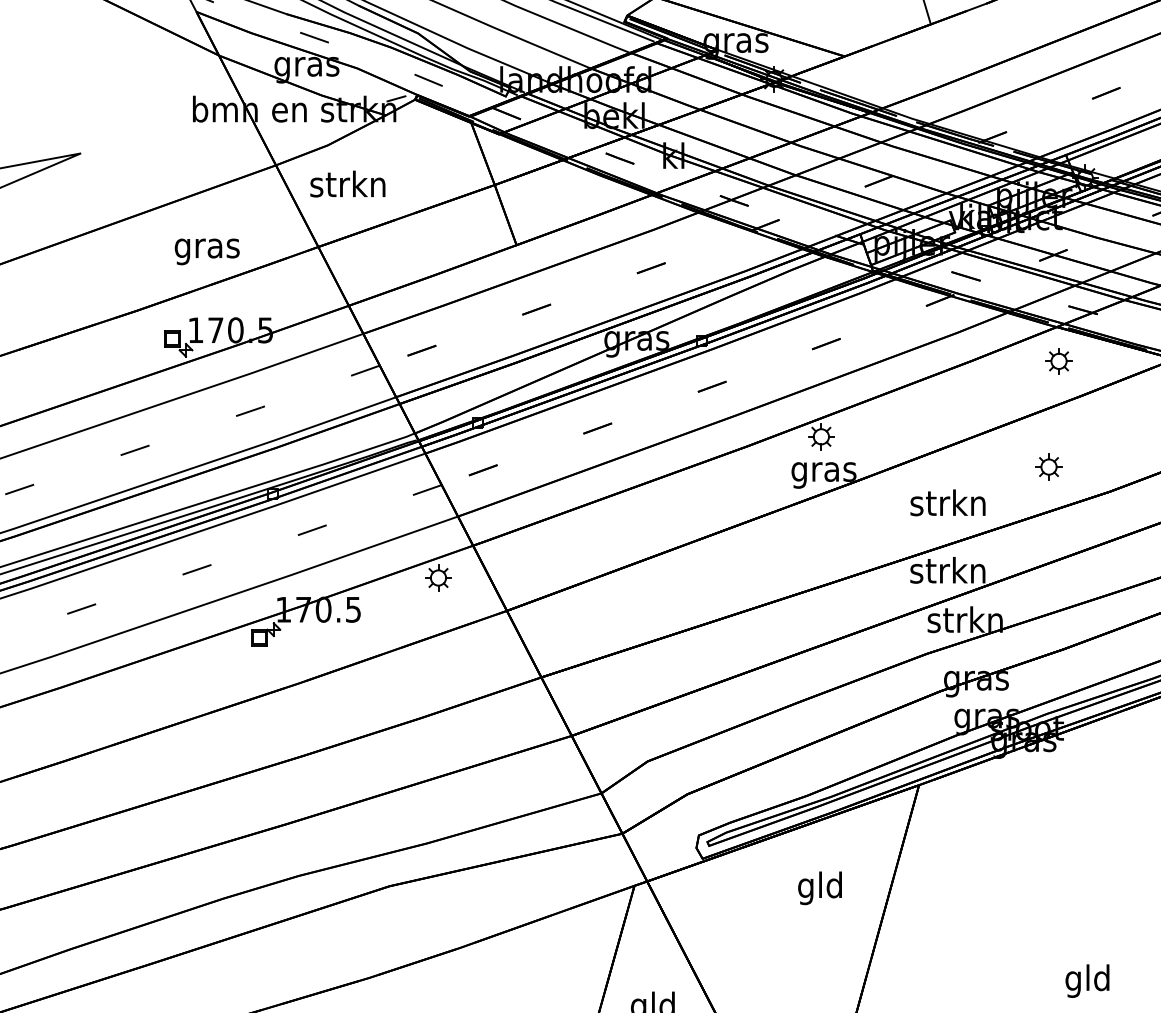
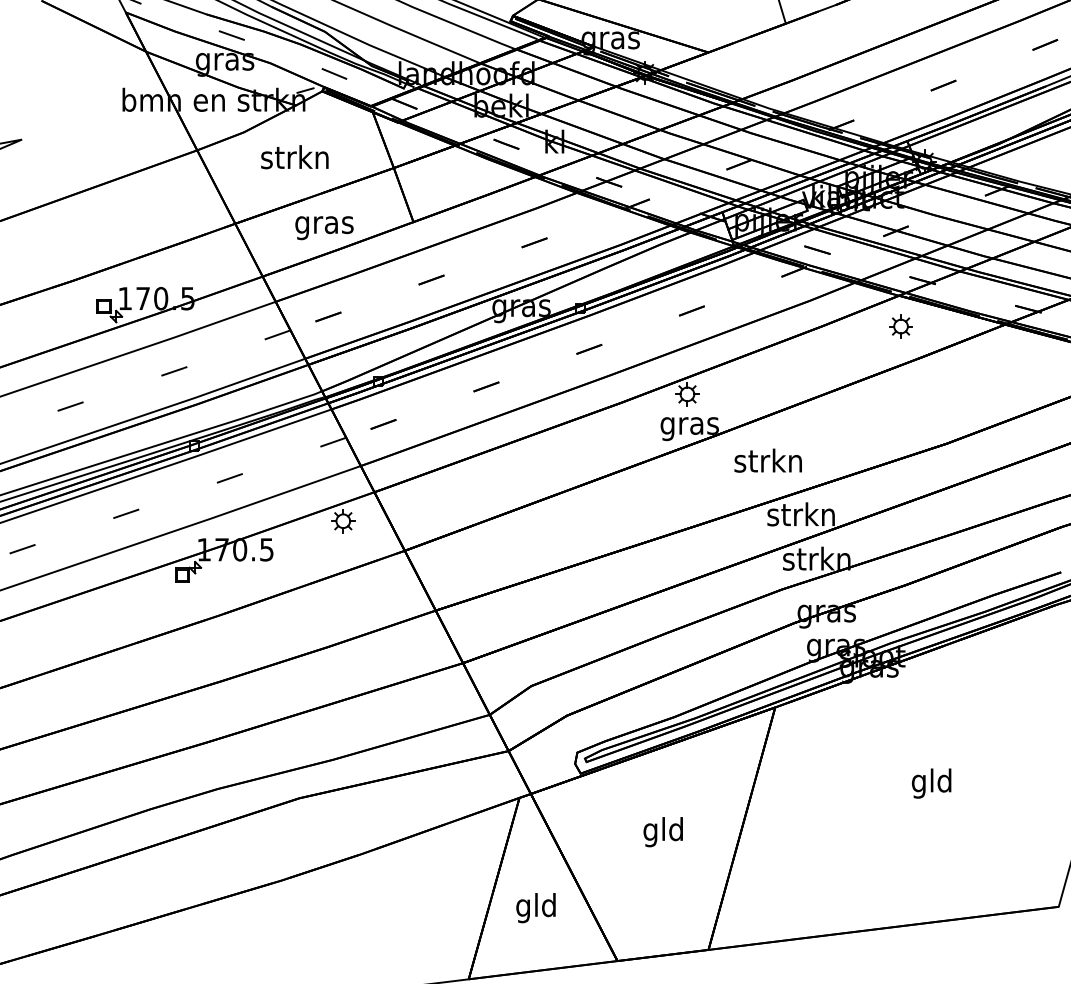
text: (347, 184) -> (294, 157), moved
text: (207, 252) -> (324, 228), moved
part: (1048, 467) -> (891, 421), removed
text: (947, 502) -> (767, 460), moved
text: (819, 888) -> (662, 832), moved
text: (1087, 981) -> (931, 783), moved

